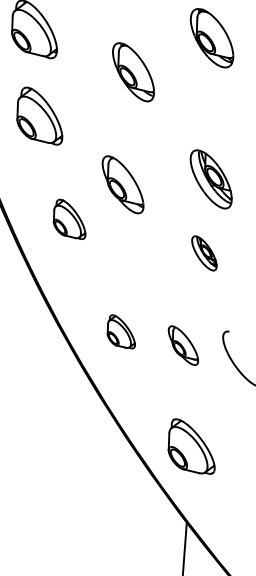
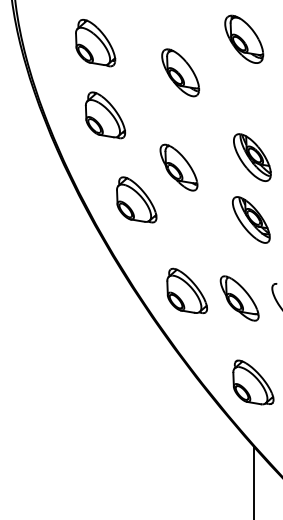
part: (69, 218) -> (136, 199), size x1.43
part: (204, 252) -> (251, 219), size x1.67
part: (121, 331) -> (186, 290), size x1.67
part: (183, 345) -> (239, 298), size x1.43

